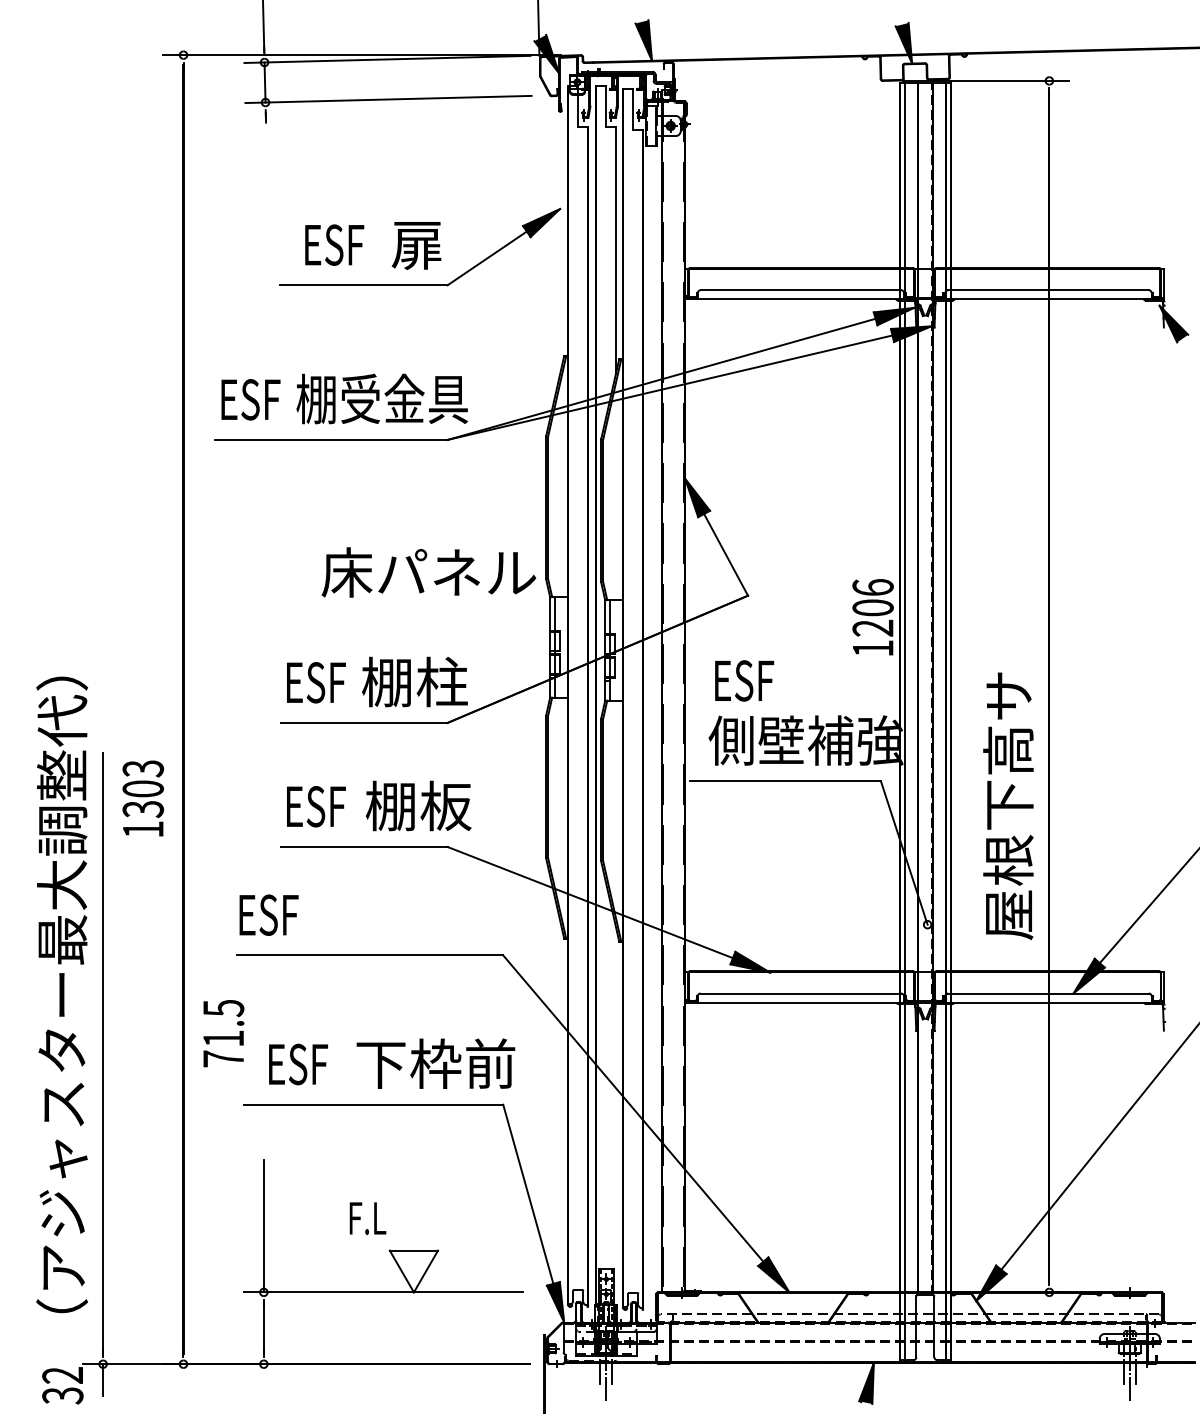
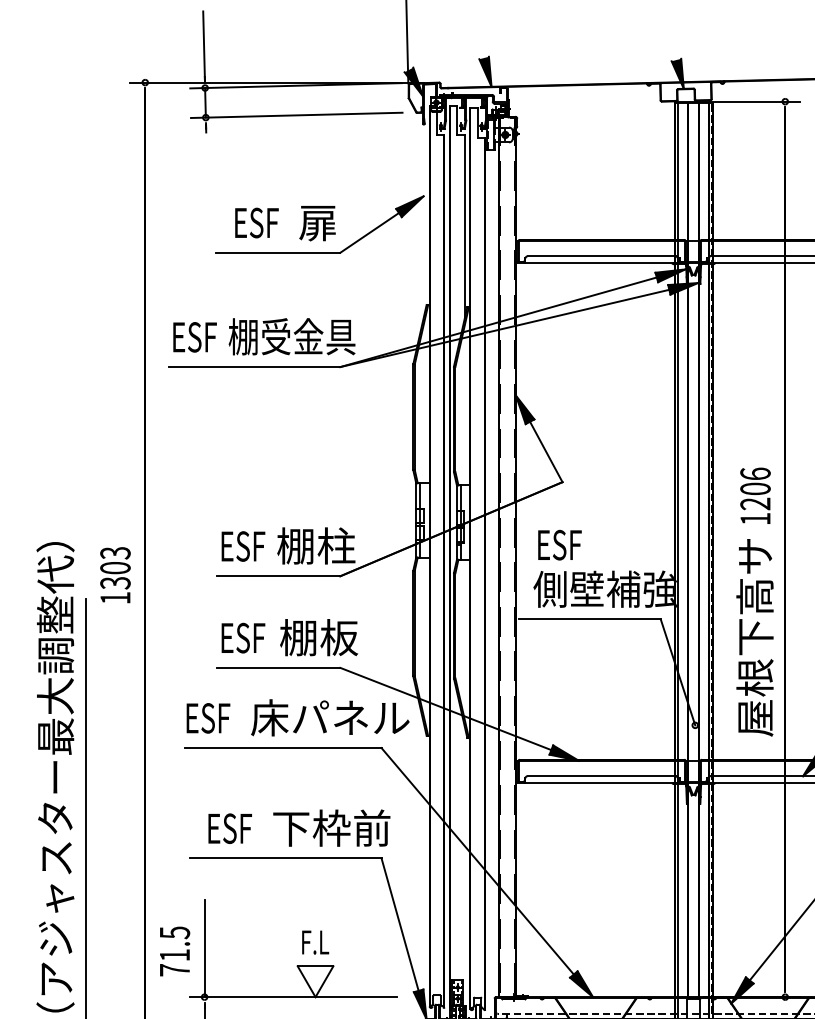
text: (428, 572) -> (330, 717), moved
text: (872, 617) -> (755, 496), moved
text: (142, 798) -> (114, 575), moved
text: (223, 1033) -> (174, 951), moved
text: (367, 1218) -> (315, 942), moved

